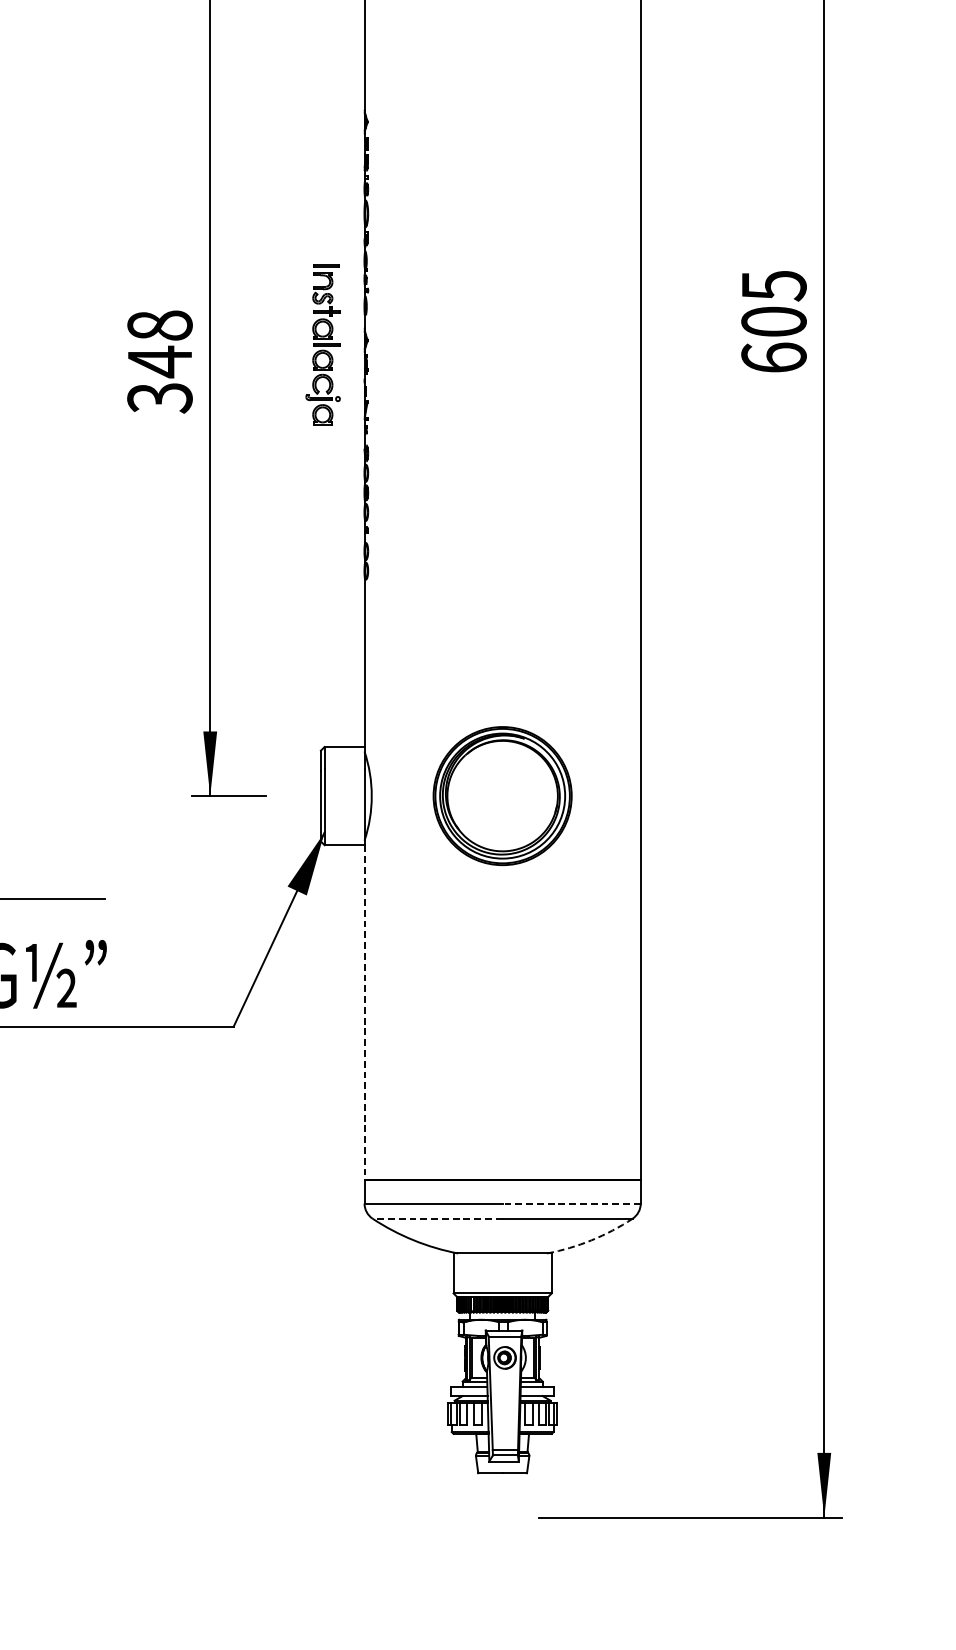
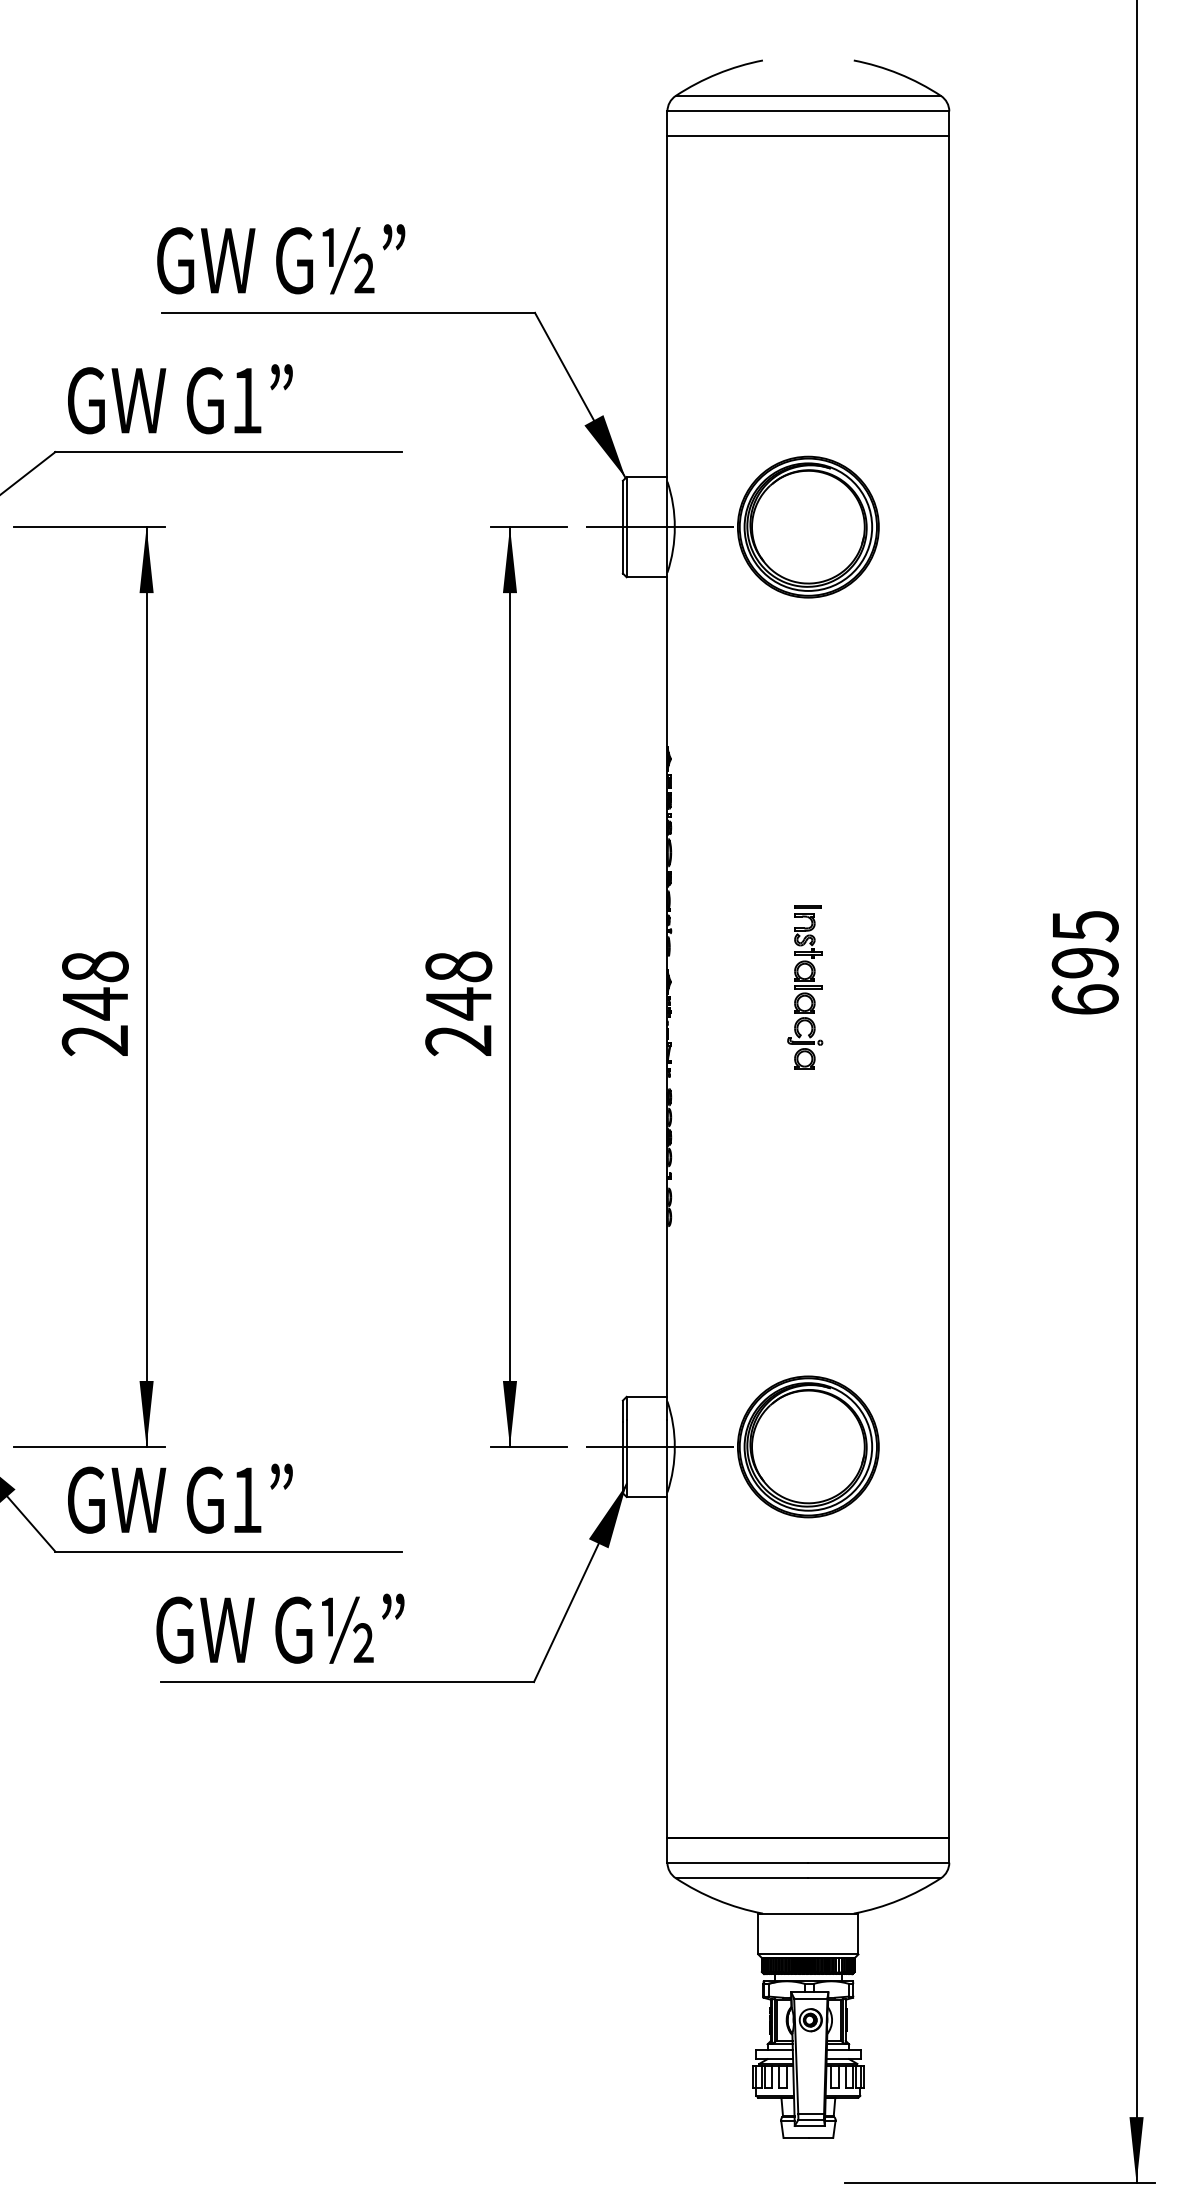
text: (773, 321) -> (1084, 962), 605 -> 695
part: (323, 344) -> (805, 987), moved
text: (159, 397) -> (458, 1040), 348 -> 248
line: (356, 795) -> (659, 1446), added
line: (364, 1012) -> (667, 1667), dashed -> solid
line: (571, 1203) -> (878, 1862), dashed -> solid
line: (437, 1219) -> (741, 1878), dashed -> solid
arc: (591, 1240) -> (899, 1900), dashed -> solid

